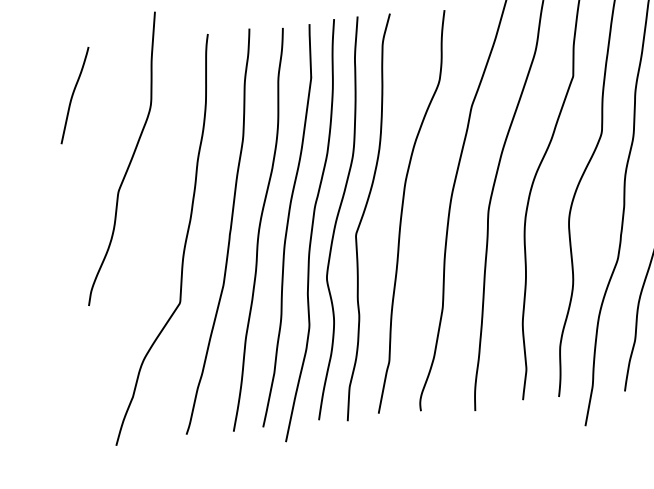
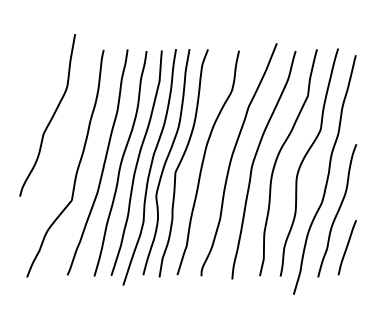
curve: (74, 95) -> (24, 76), removed

